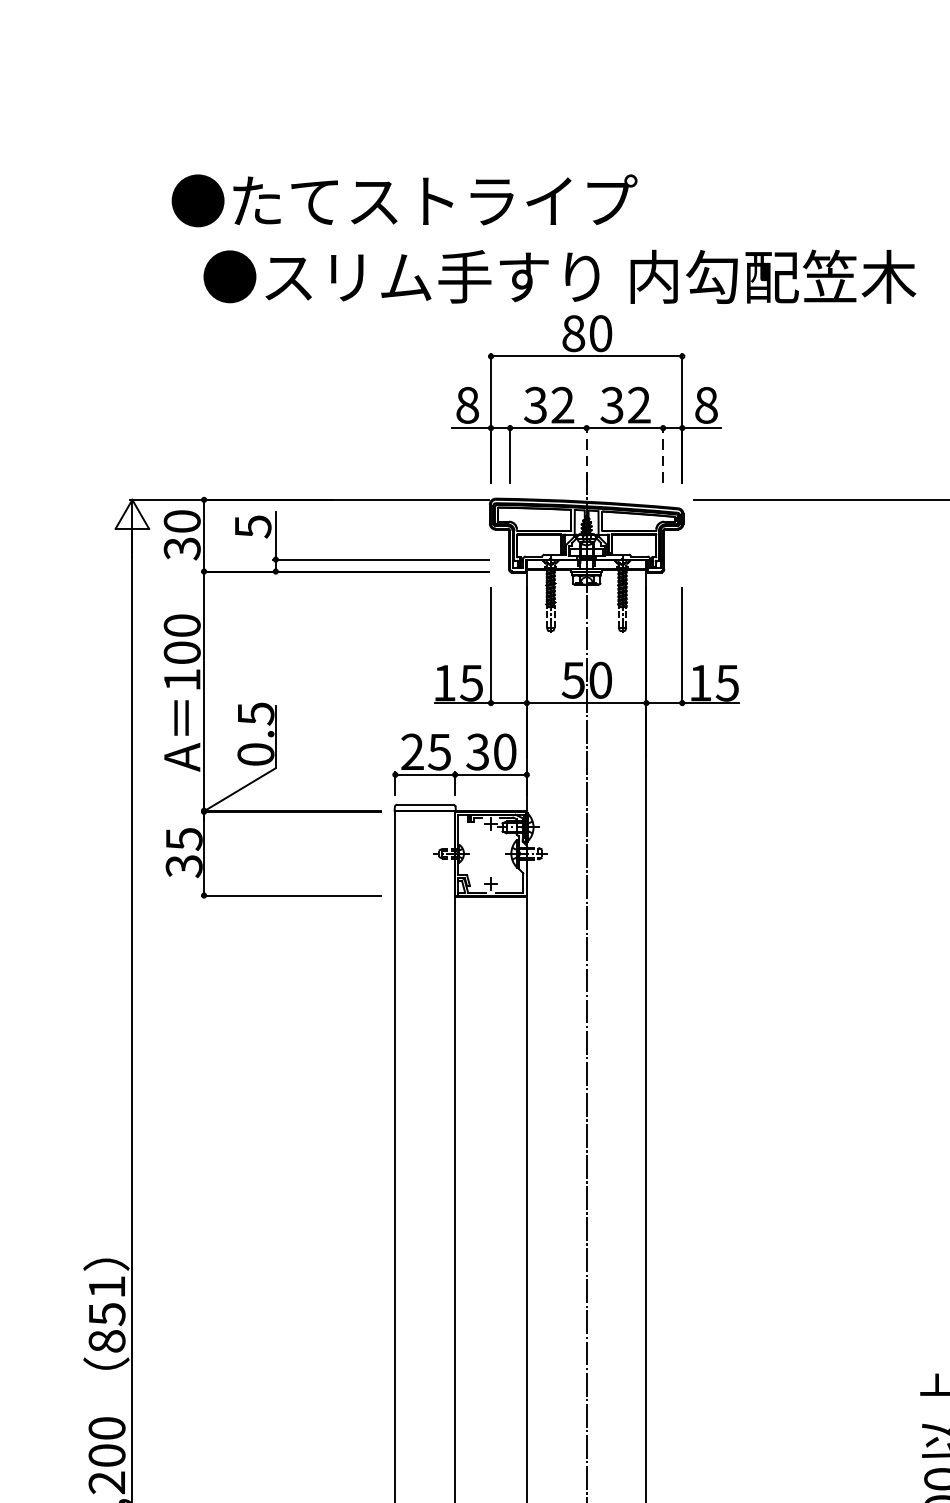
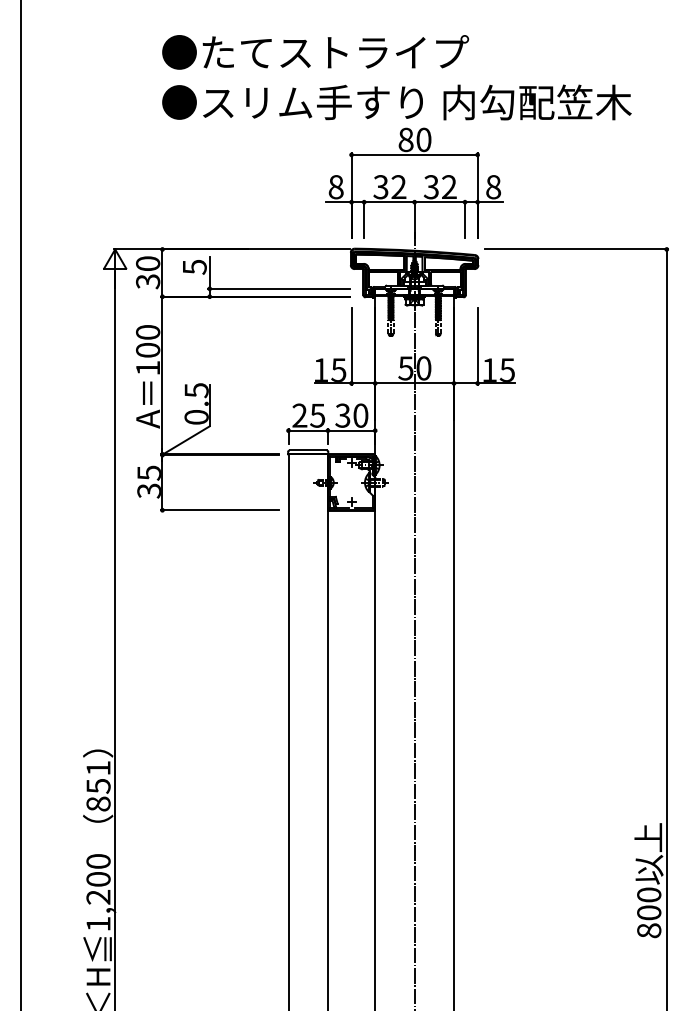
text: (404, 200) -> (315, 52), moved
line: (586, 454) -> (414, 219), dashed -> solid
line: (663, 454) -> (465, 219), dashed -> solid

